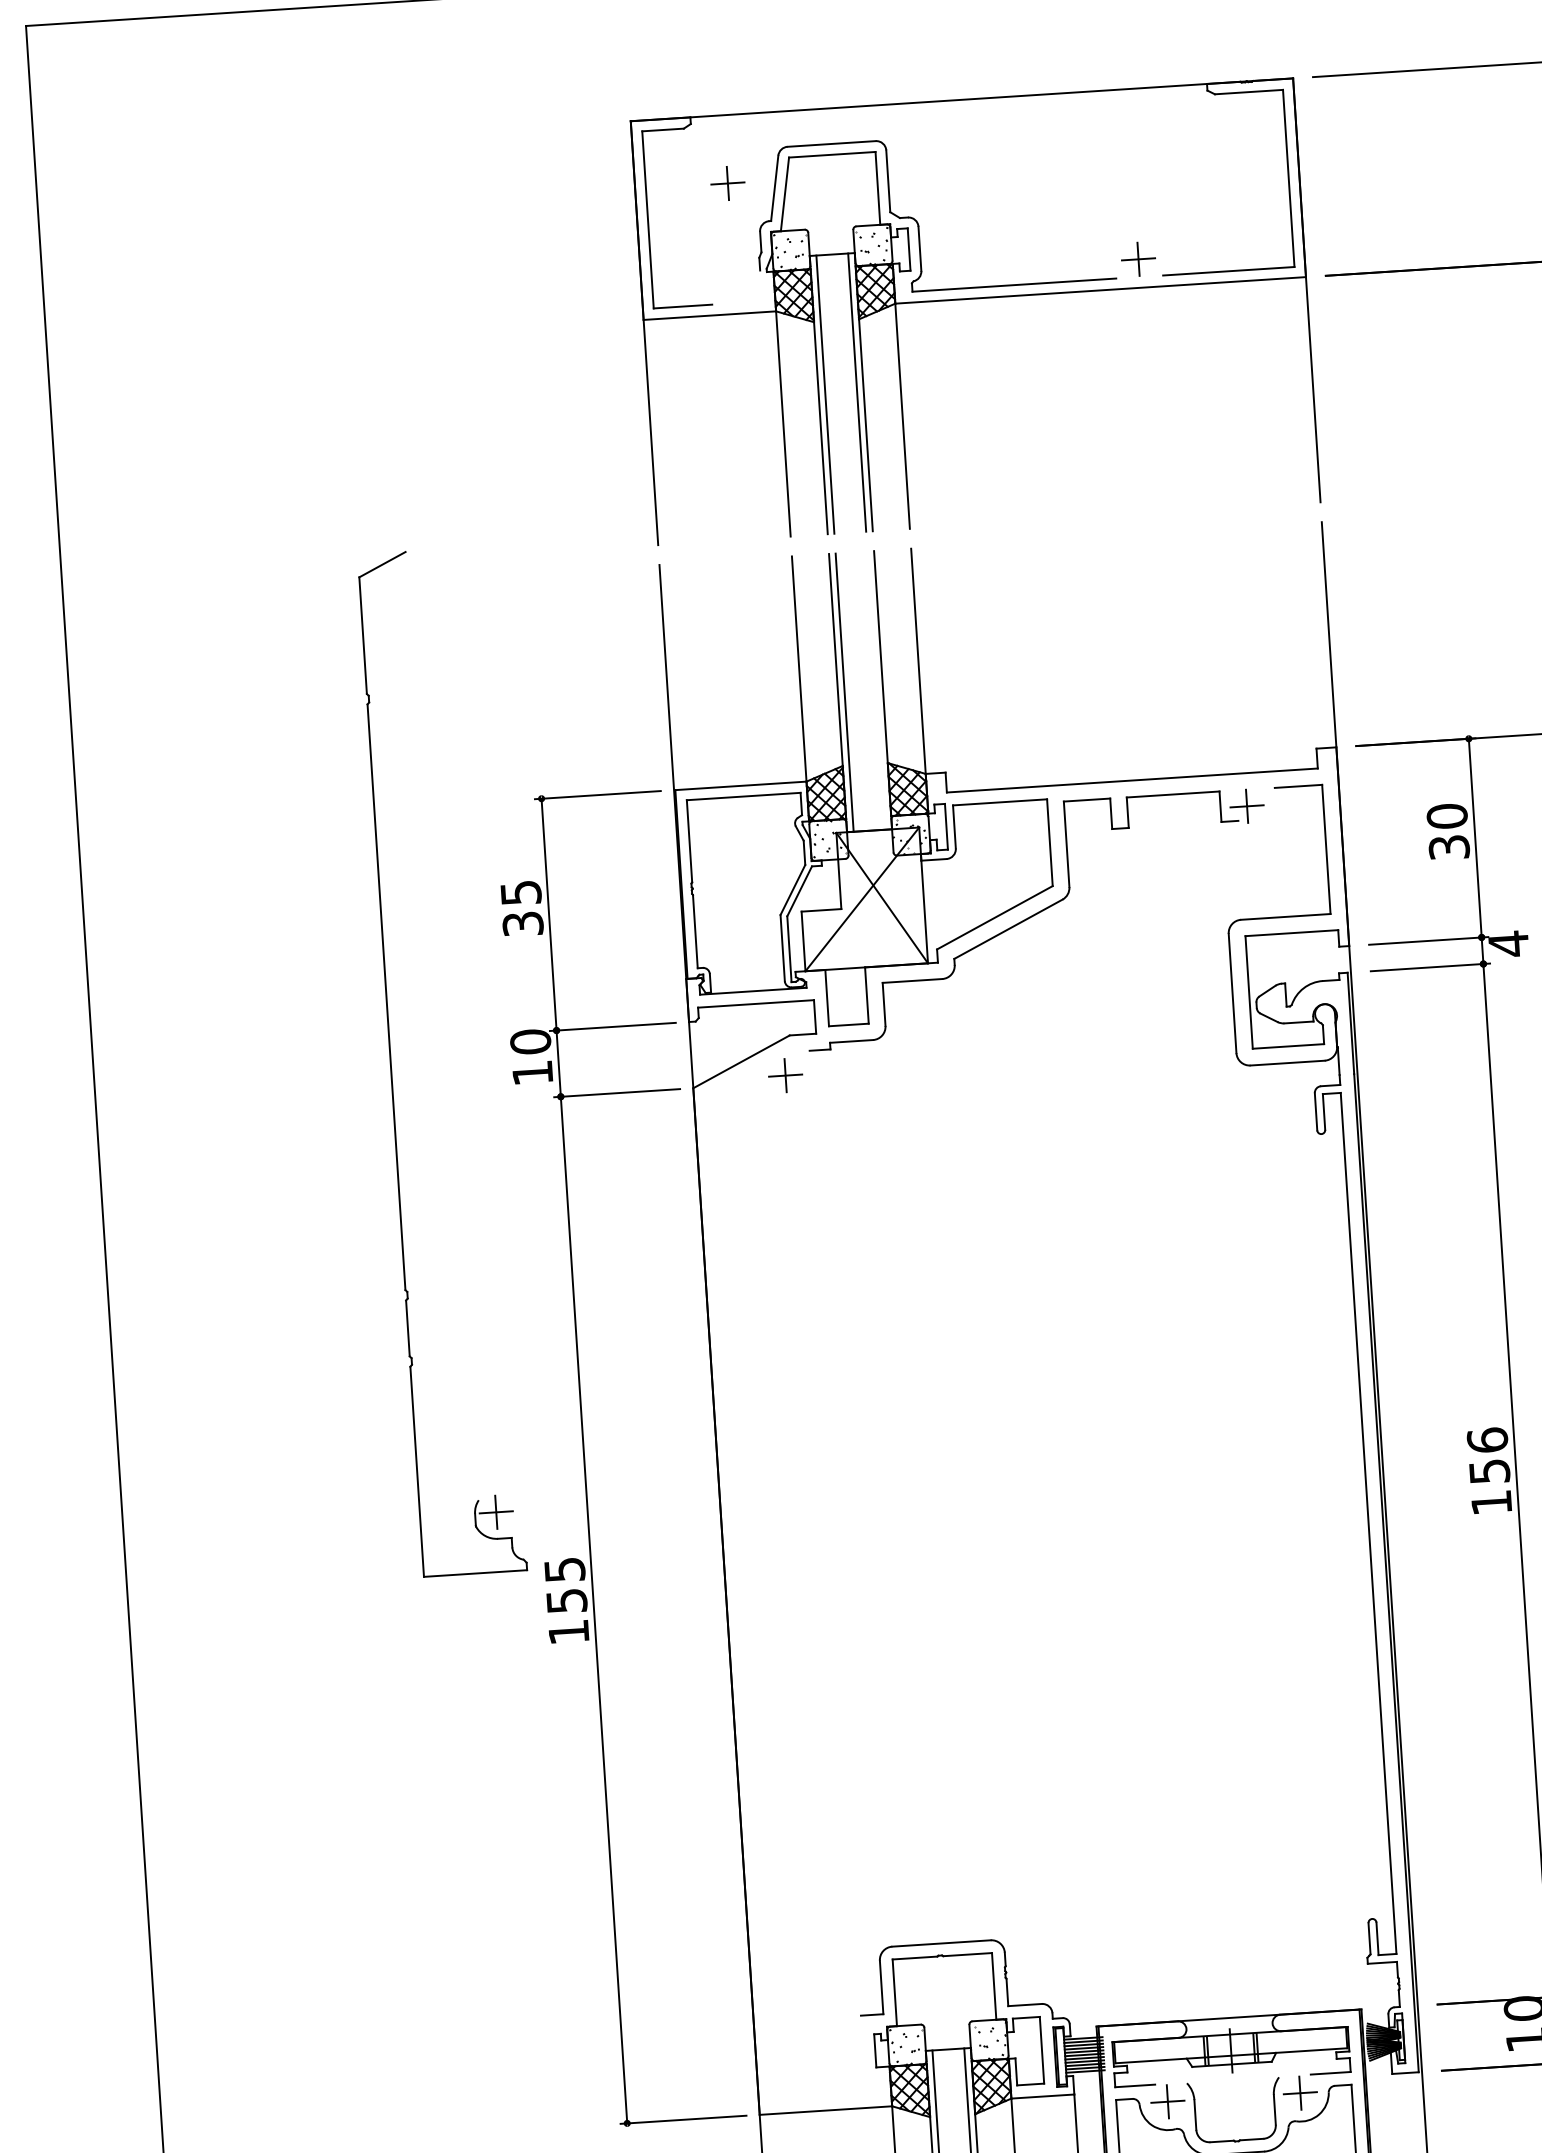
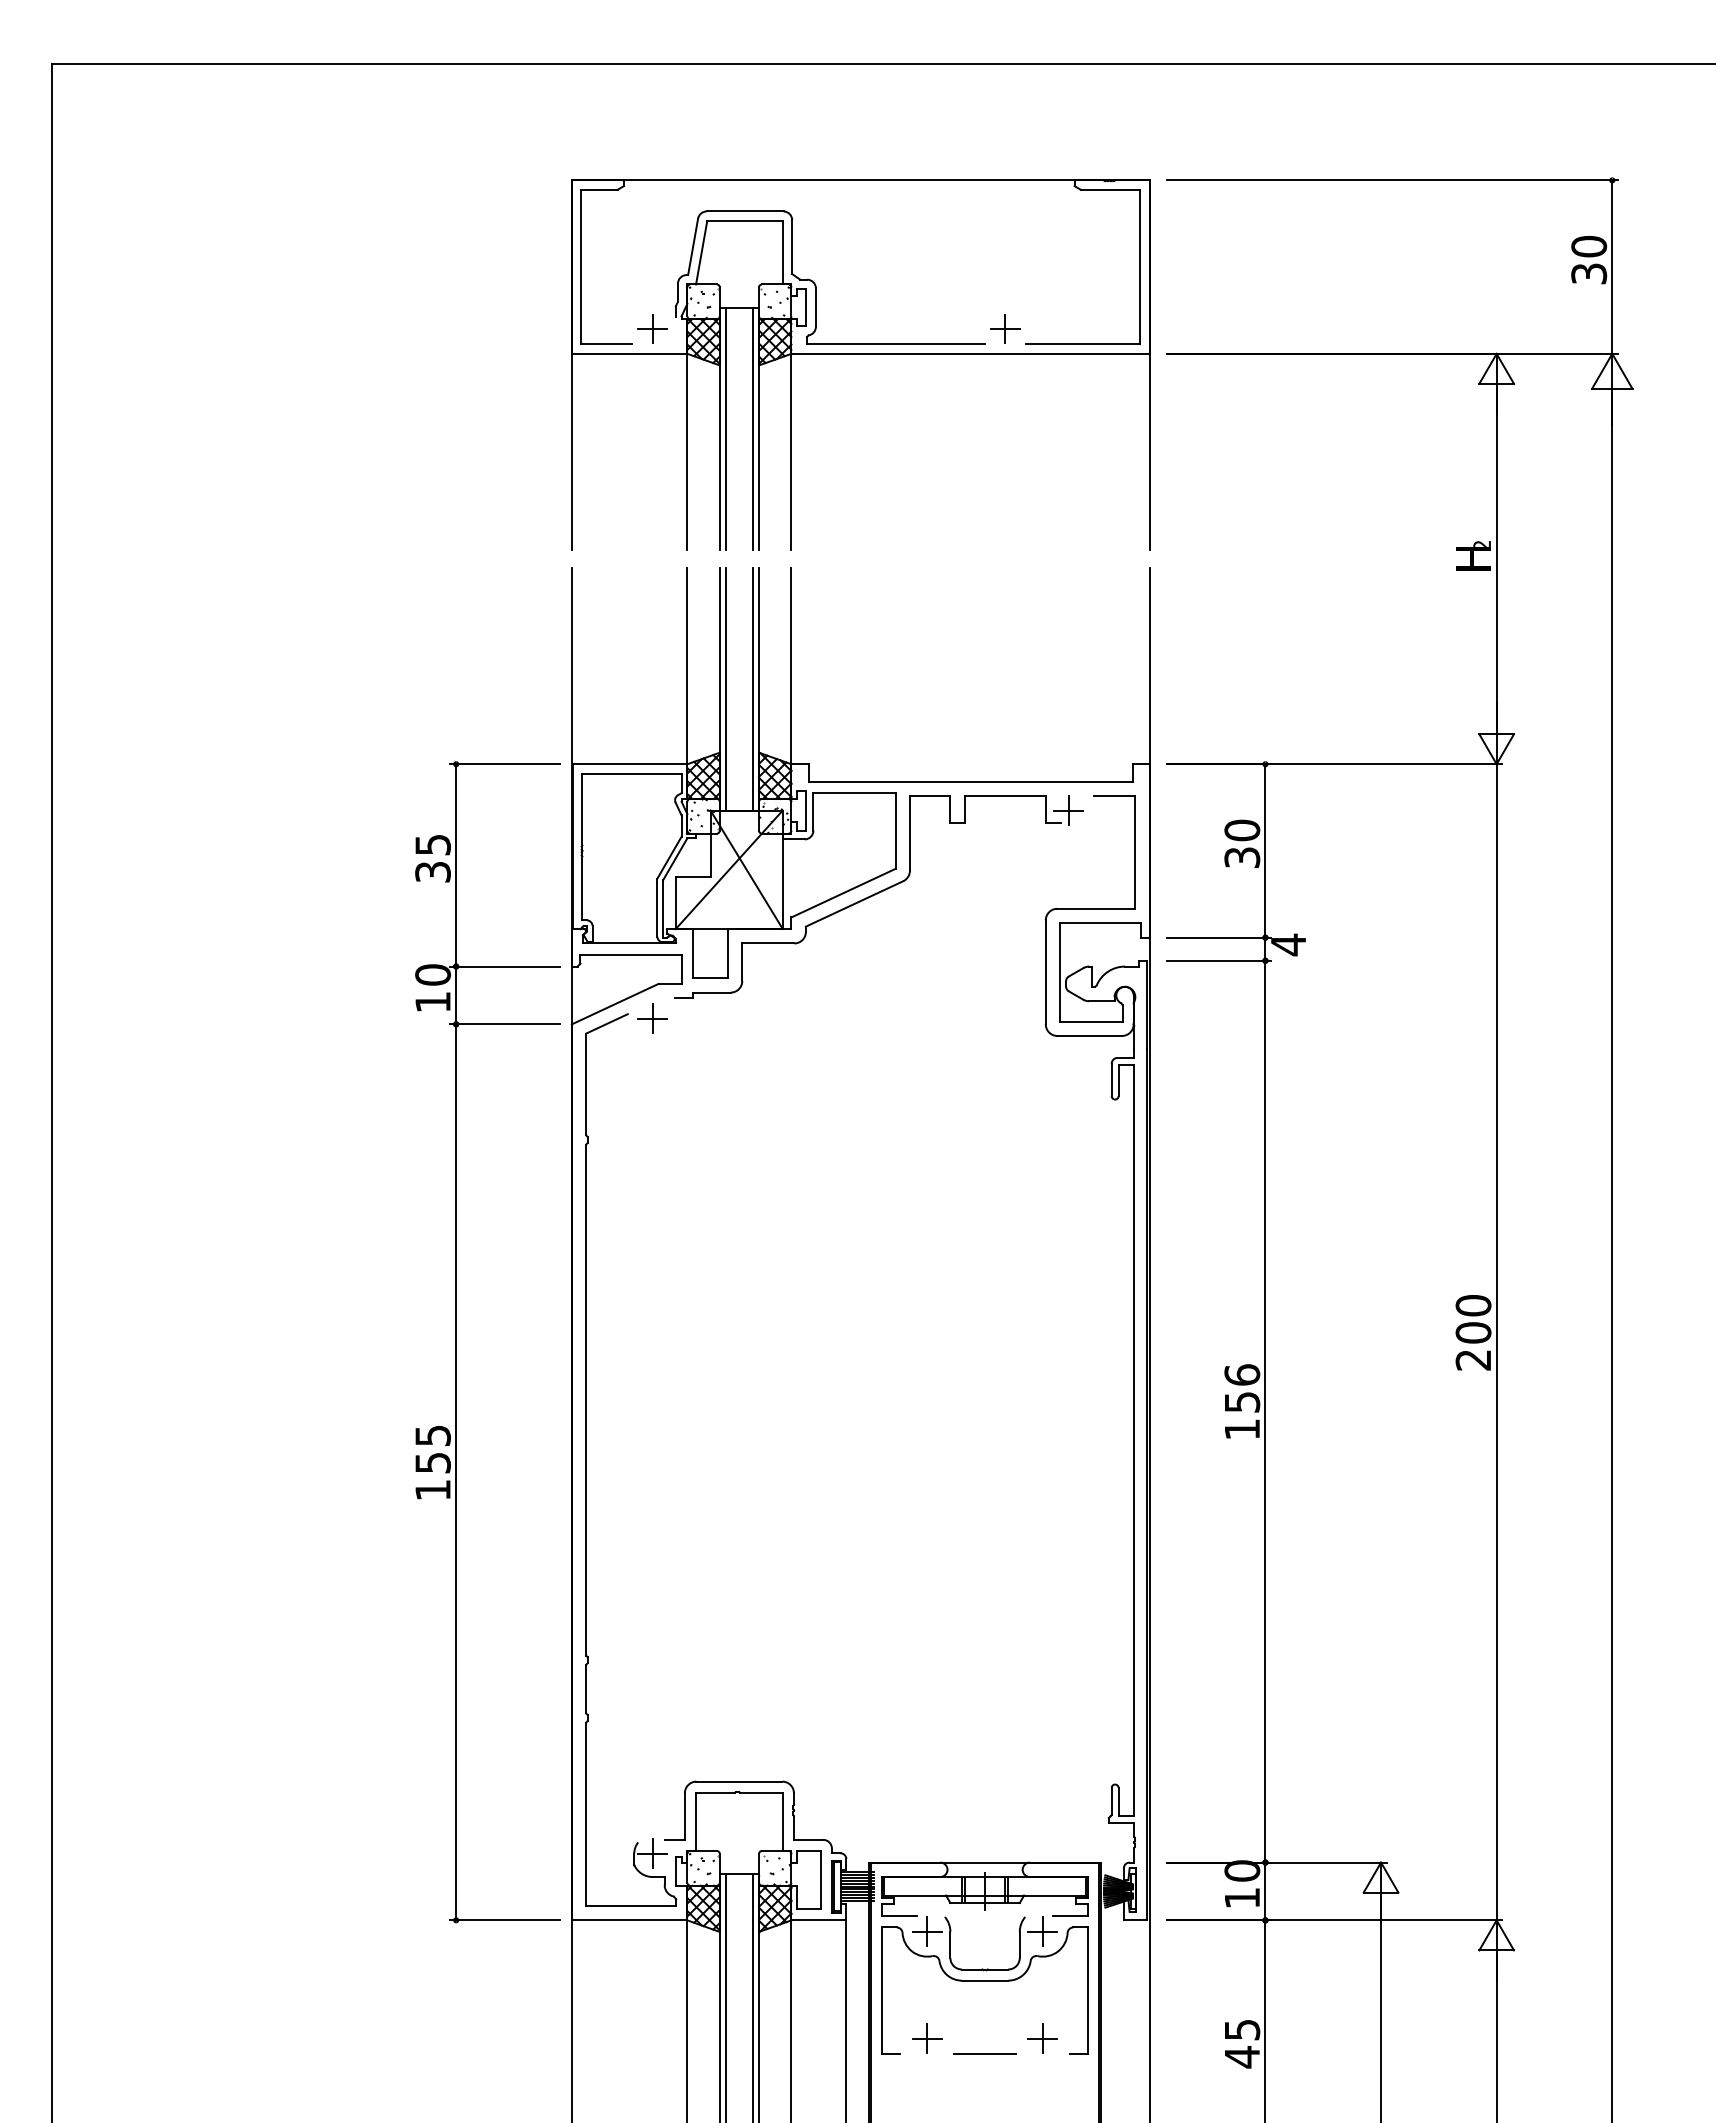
part: (727, 182) -> (652, 328), moved
line: (876, 689) -> (753, 688), added
part: (391, 1065) -> (586, 1459), moved

